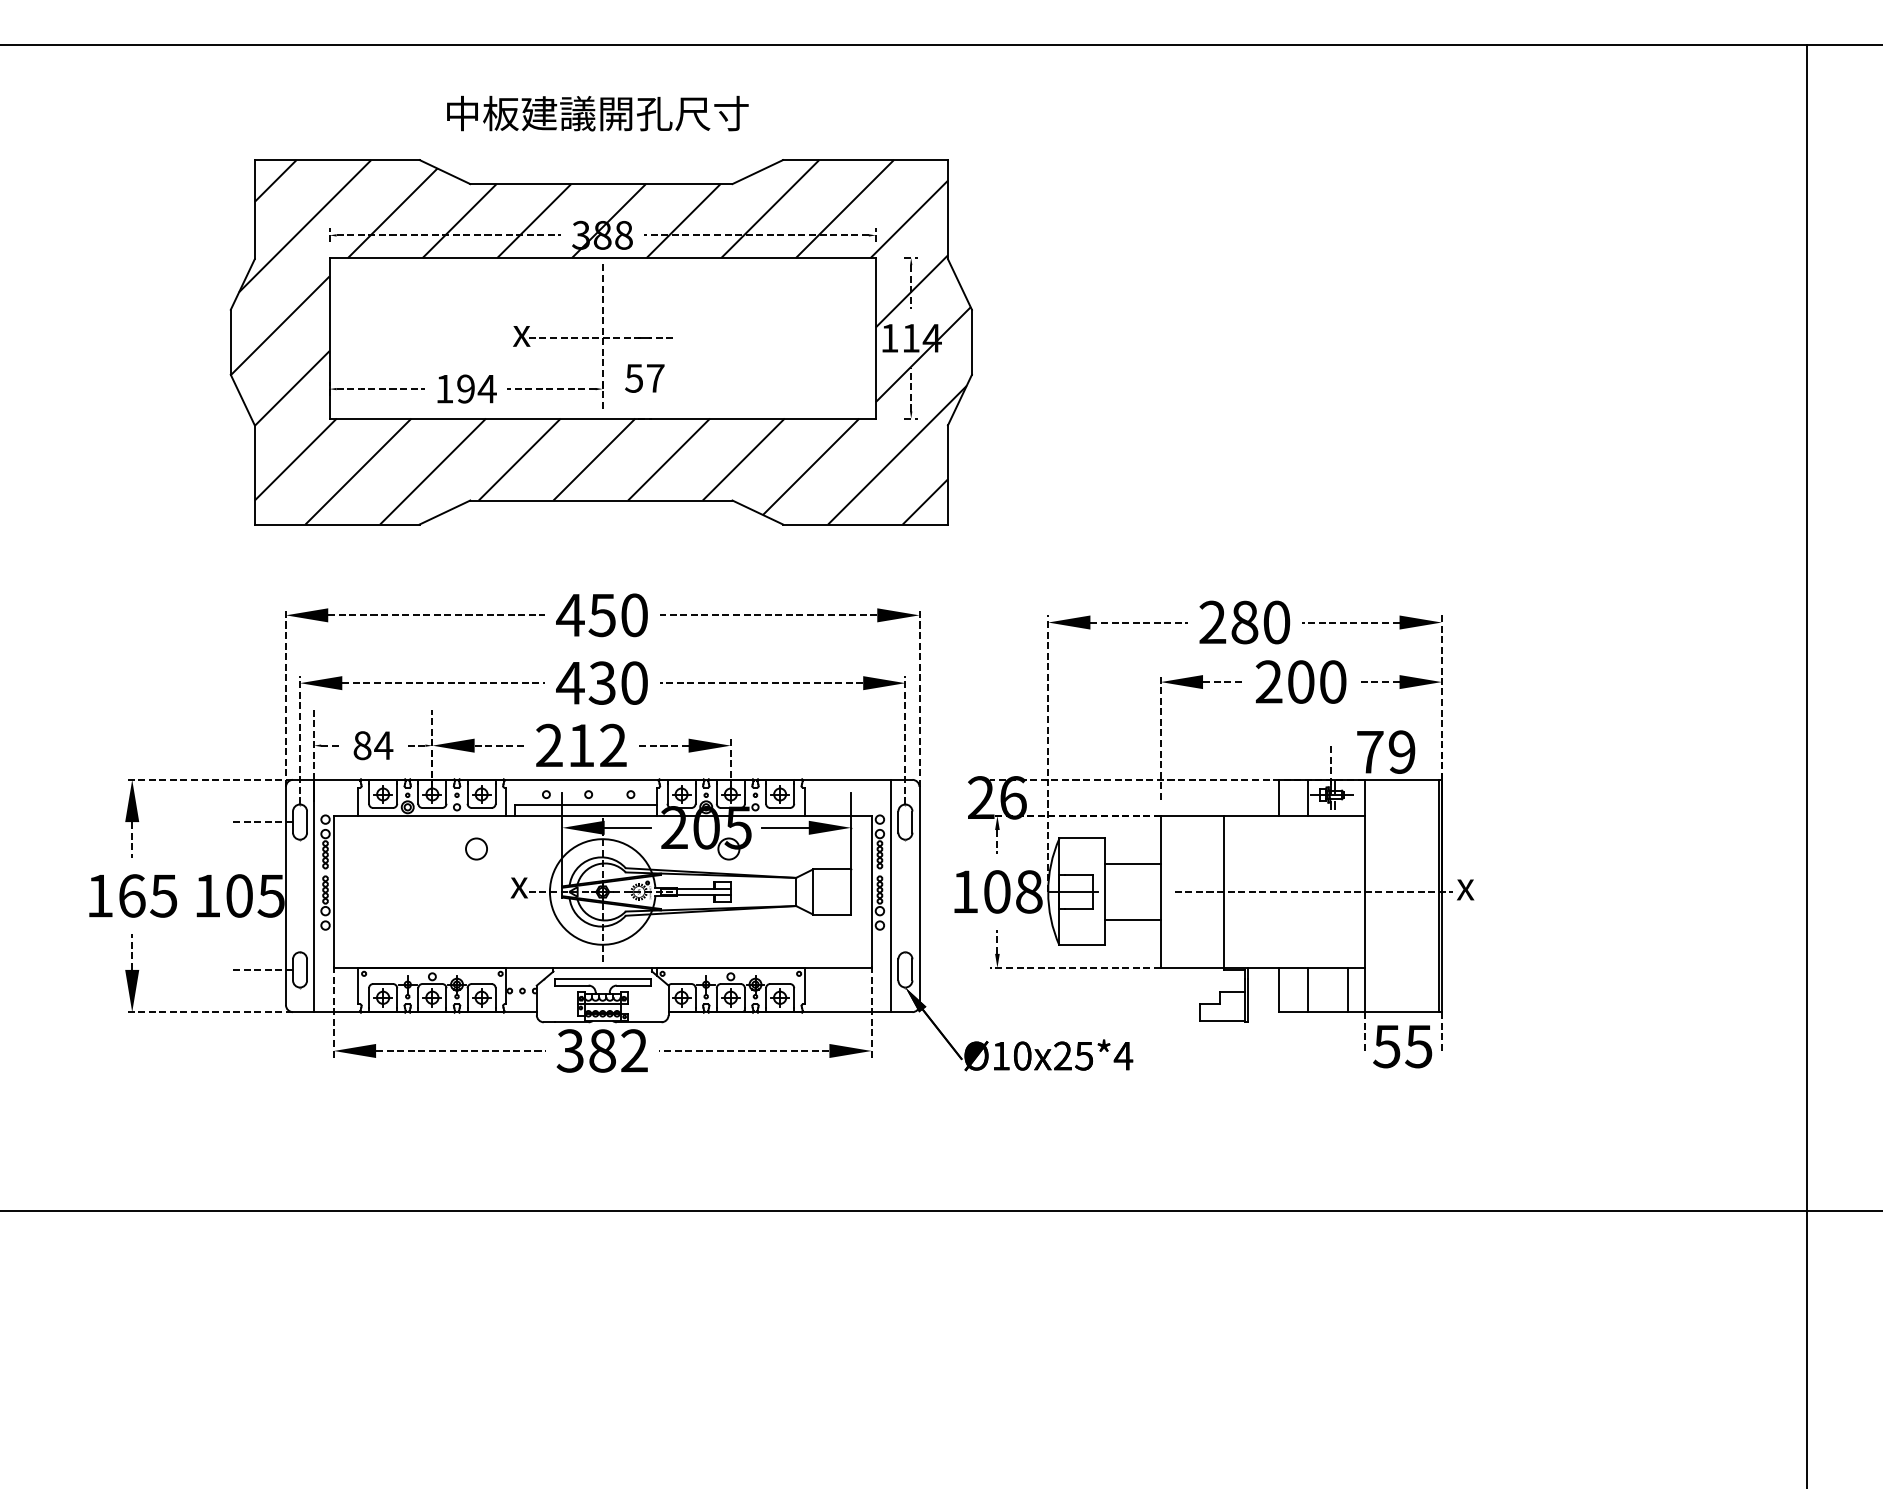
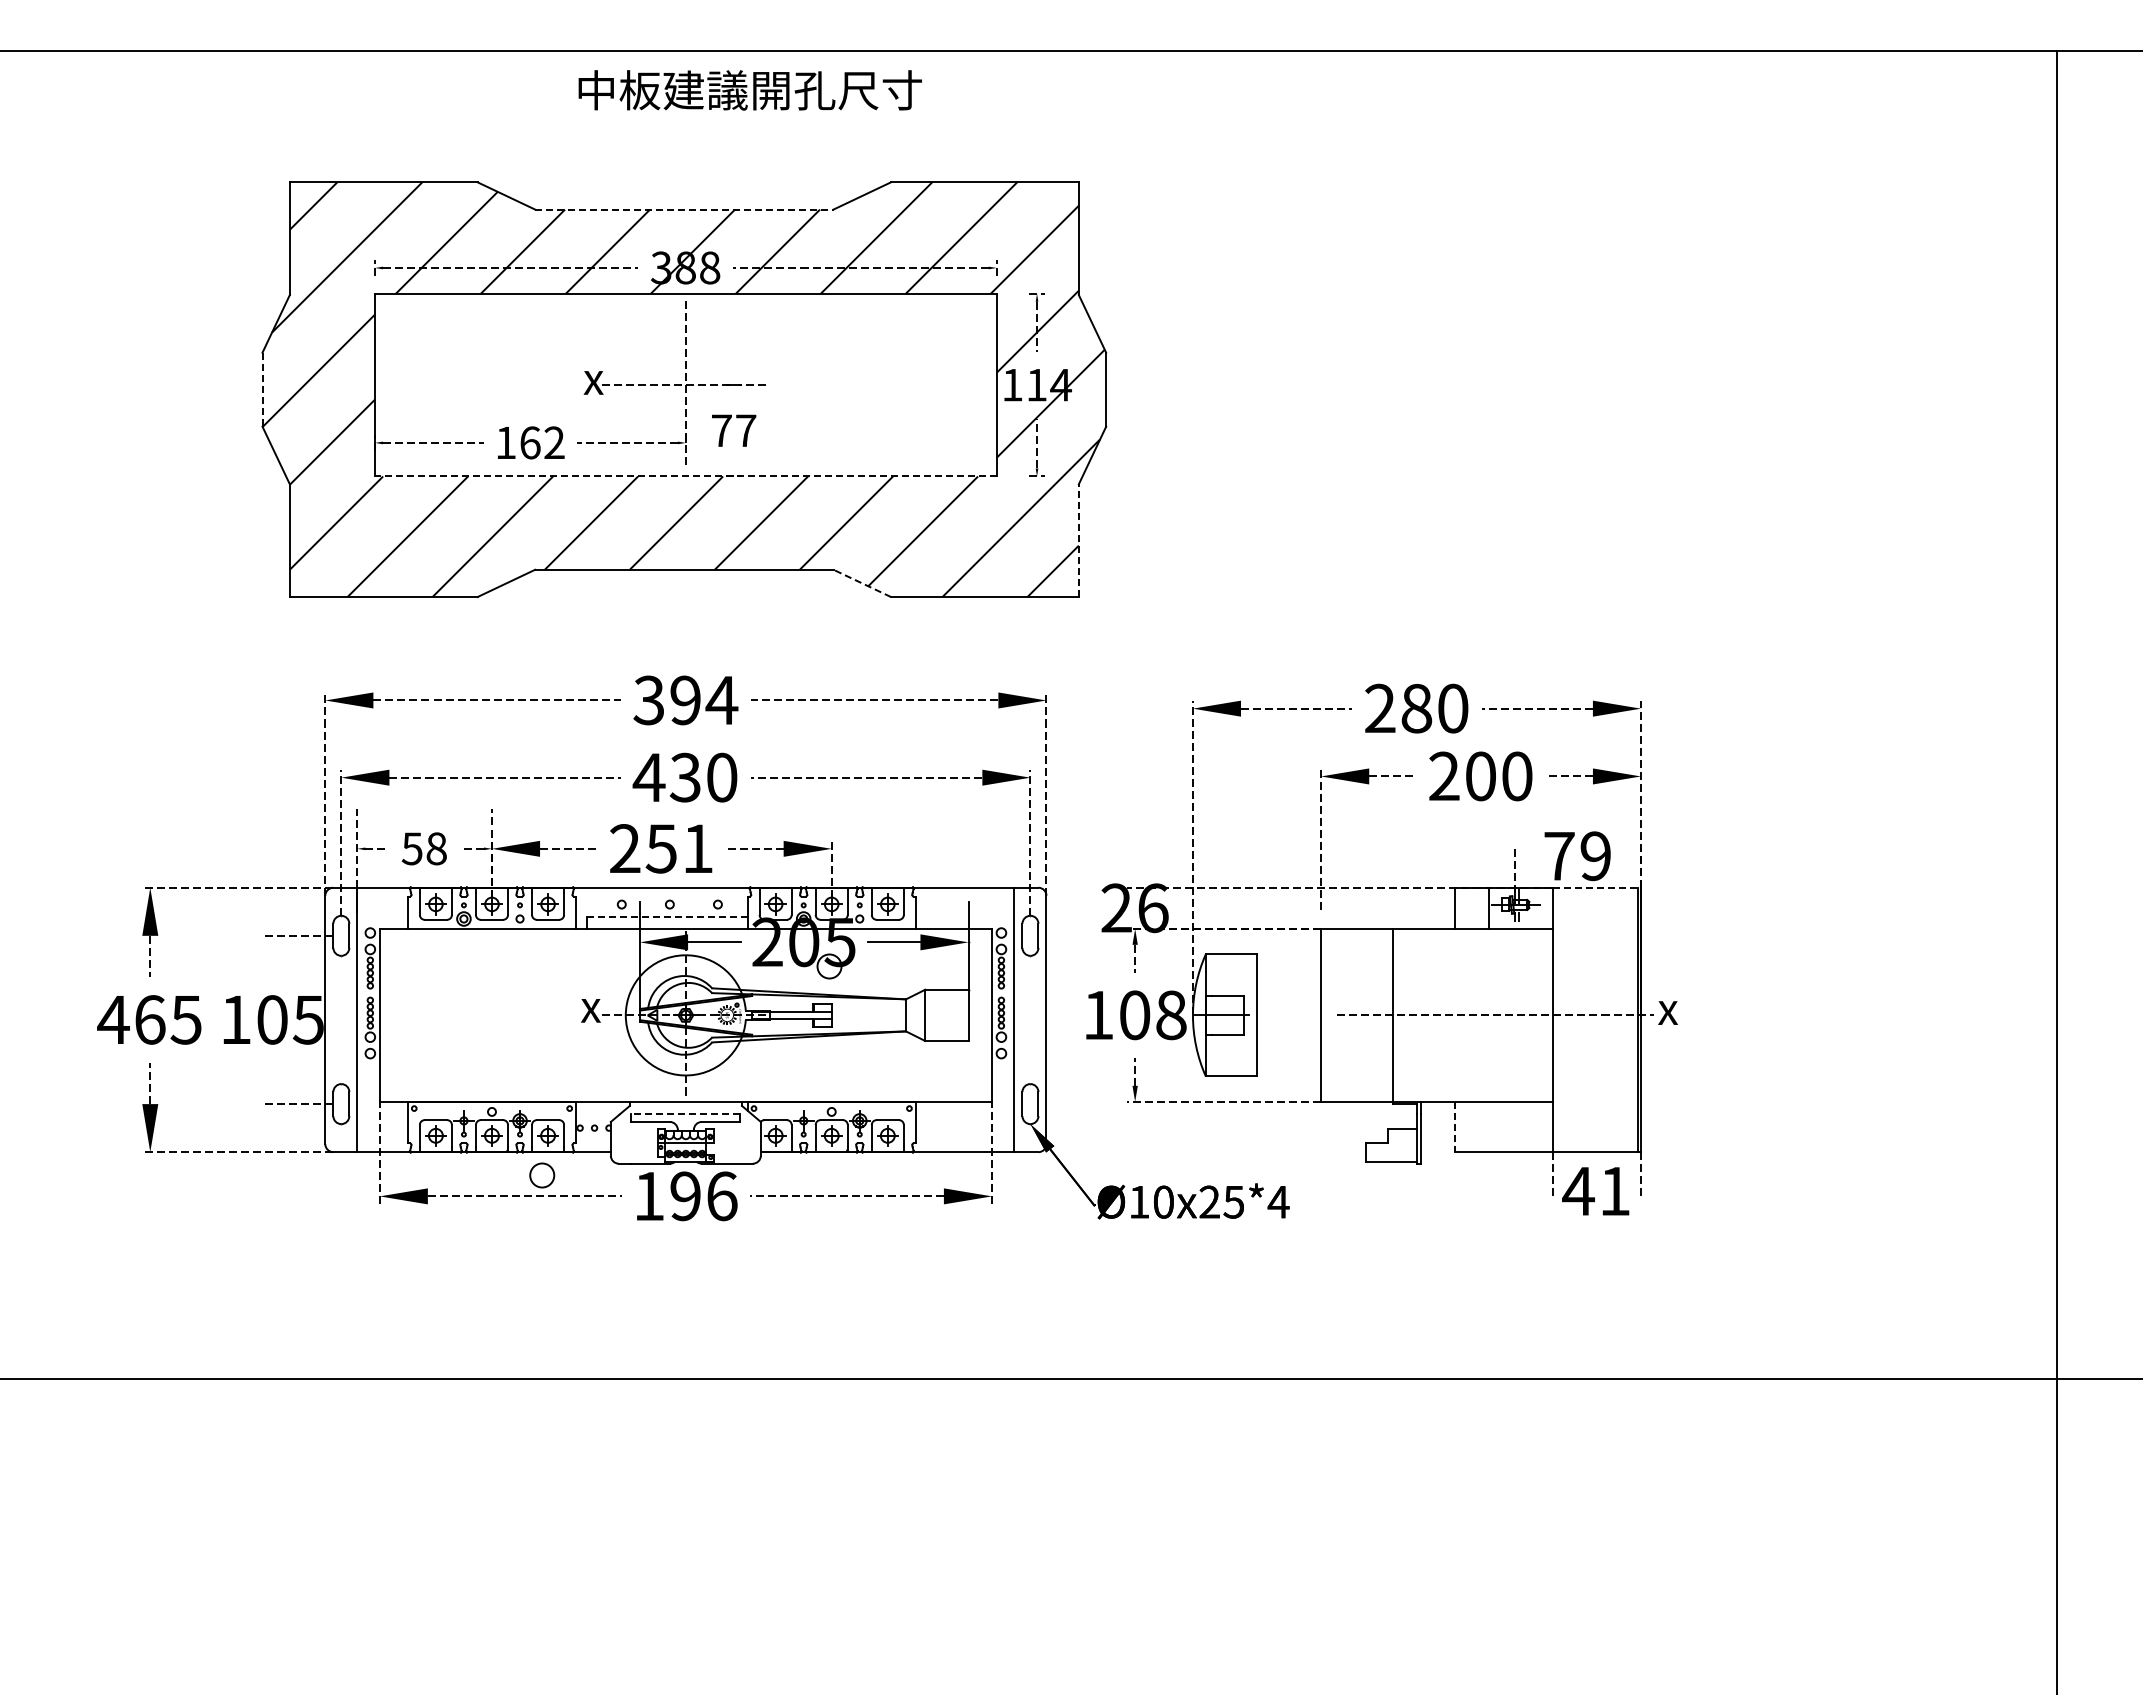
text: (597, 113) -> (749, 90), moved
line: (601, 184) -> (684, 209), solid -> dashed
line: (230, 343) -> (262, 390), solid -> dashed
text: (634, 378) -> (721, 430), 57 -> 77
text: (476, 388) -> (542, 442), 194 -> 162
line: (602, 418) -> (685, 476), solid -> dashed
line: (947, 474) -> (1078, 540), solid -> dashed
line: (757, 512) -> (862, 583), solid -> dashed
text: (602, 615) -> (685, 700), 450 -> 394
text: (373, 745) -> (424, 848), 84 -> 58
text: (597, 745) -> (679, 848), 212 -> 251
line: (1403, 779) -> (1597, 887), solid -> dashed
line: (586, 805) -> (667, 916), solid -> dashed
circle: (476, 849) -> (542, 1175), moved
line: (1133, 863) -> (1289, 983), removed
text: (99, 895) -> (113, 1019), 165 -> 465
line: (1133, 920) -> (1289, 1047), removed
line: (602, 978) -> (685, 1113), solid -> dashed
line: (1308, 989) -> (1489, 1126), removed
line: (1347, 989) -> (1533, 1126), removed
line: (1278, 990) -> (1455, 1127), solid -> dashed
text: (1401, 1046) -> (1595, 1191), 55 -> 41
text: (602, 1051) -> (685, 1196), 382 -> 196

